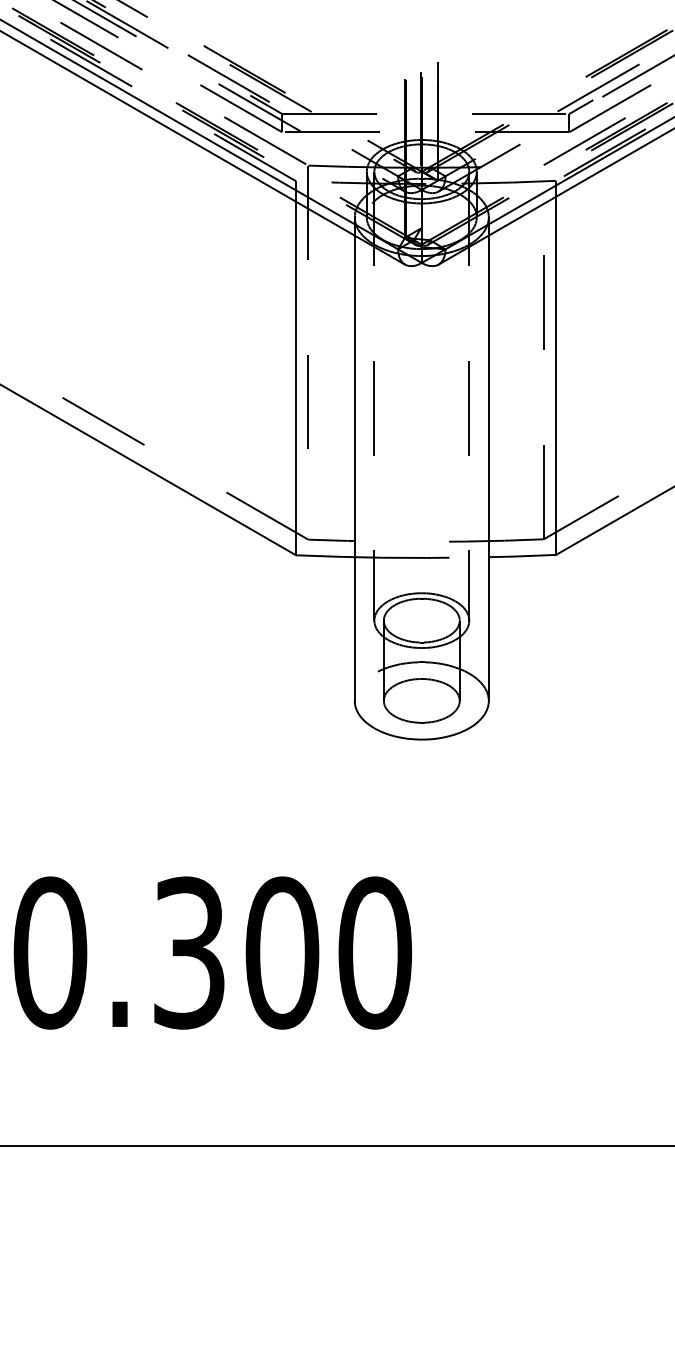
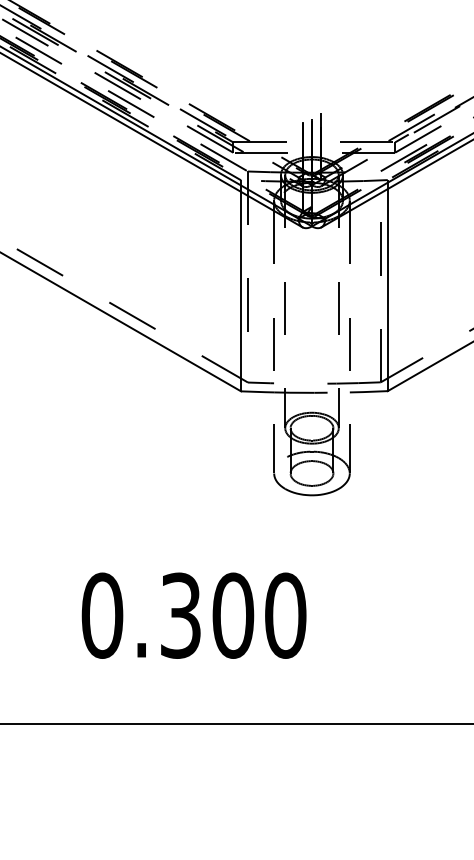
line: (355, 468) -> (274, 342), solid -> dashed
line: (488, 468) -> (349, 342), solid -> dashed

